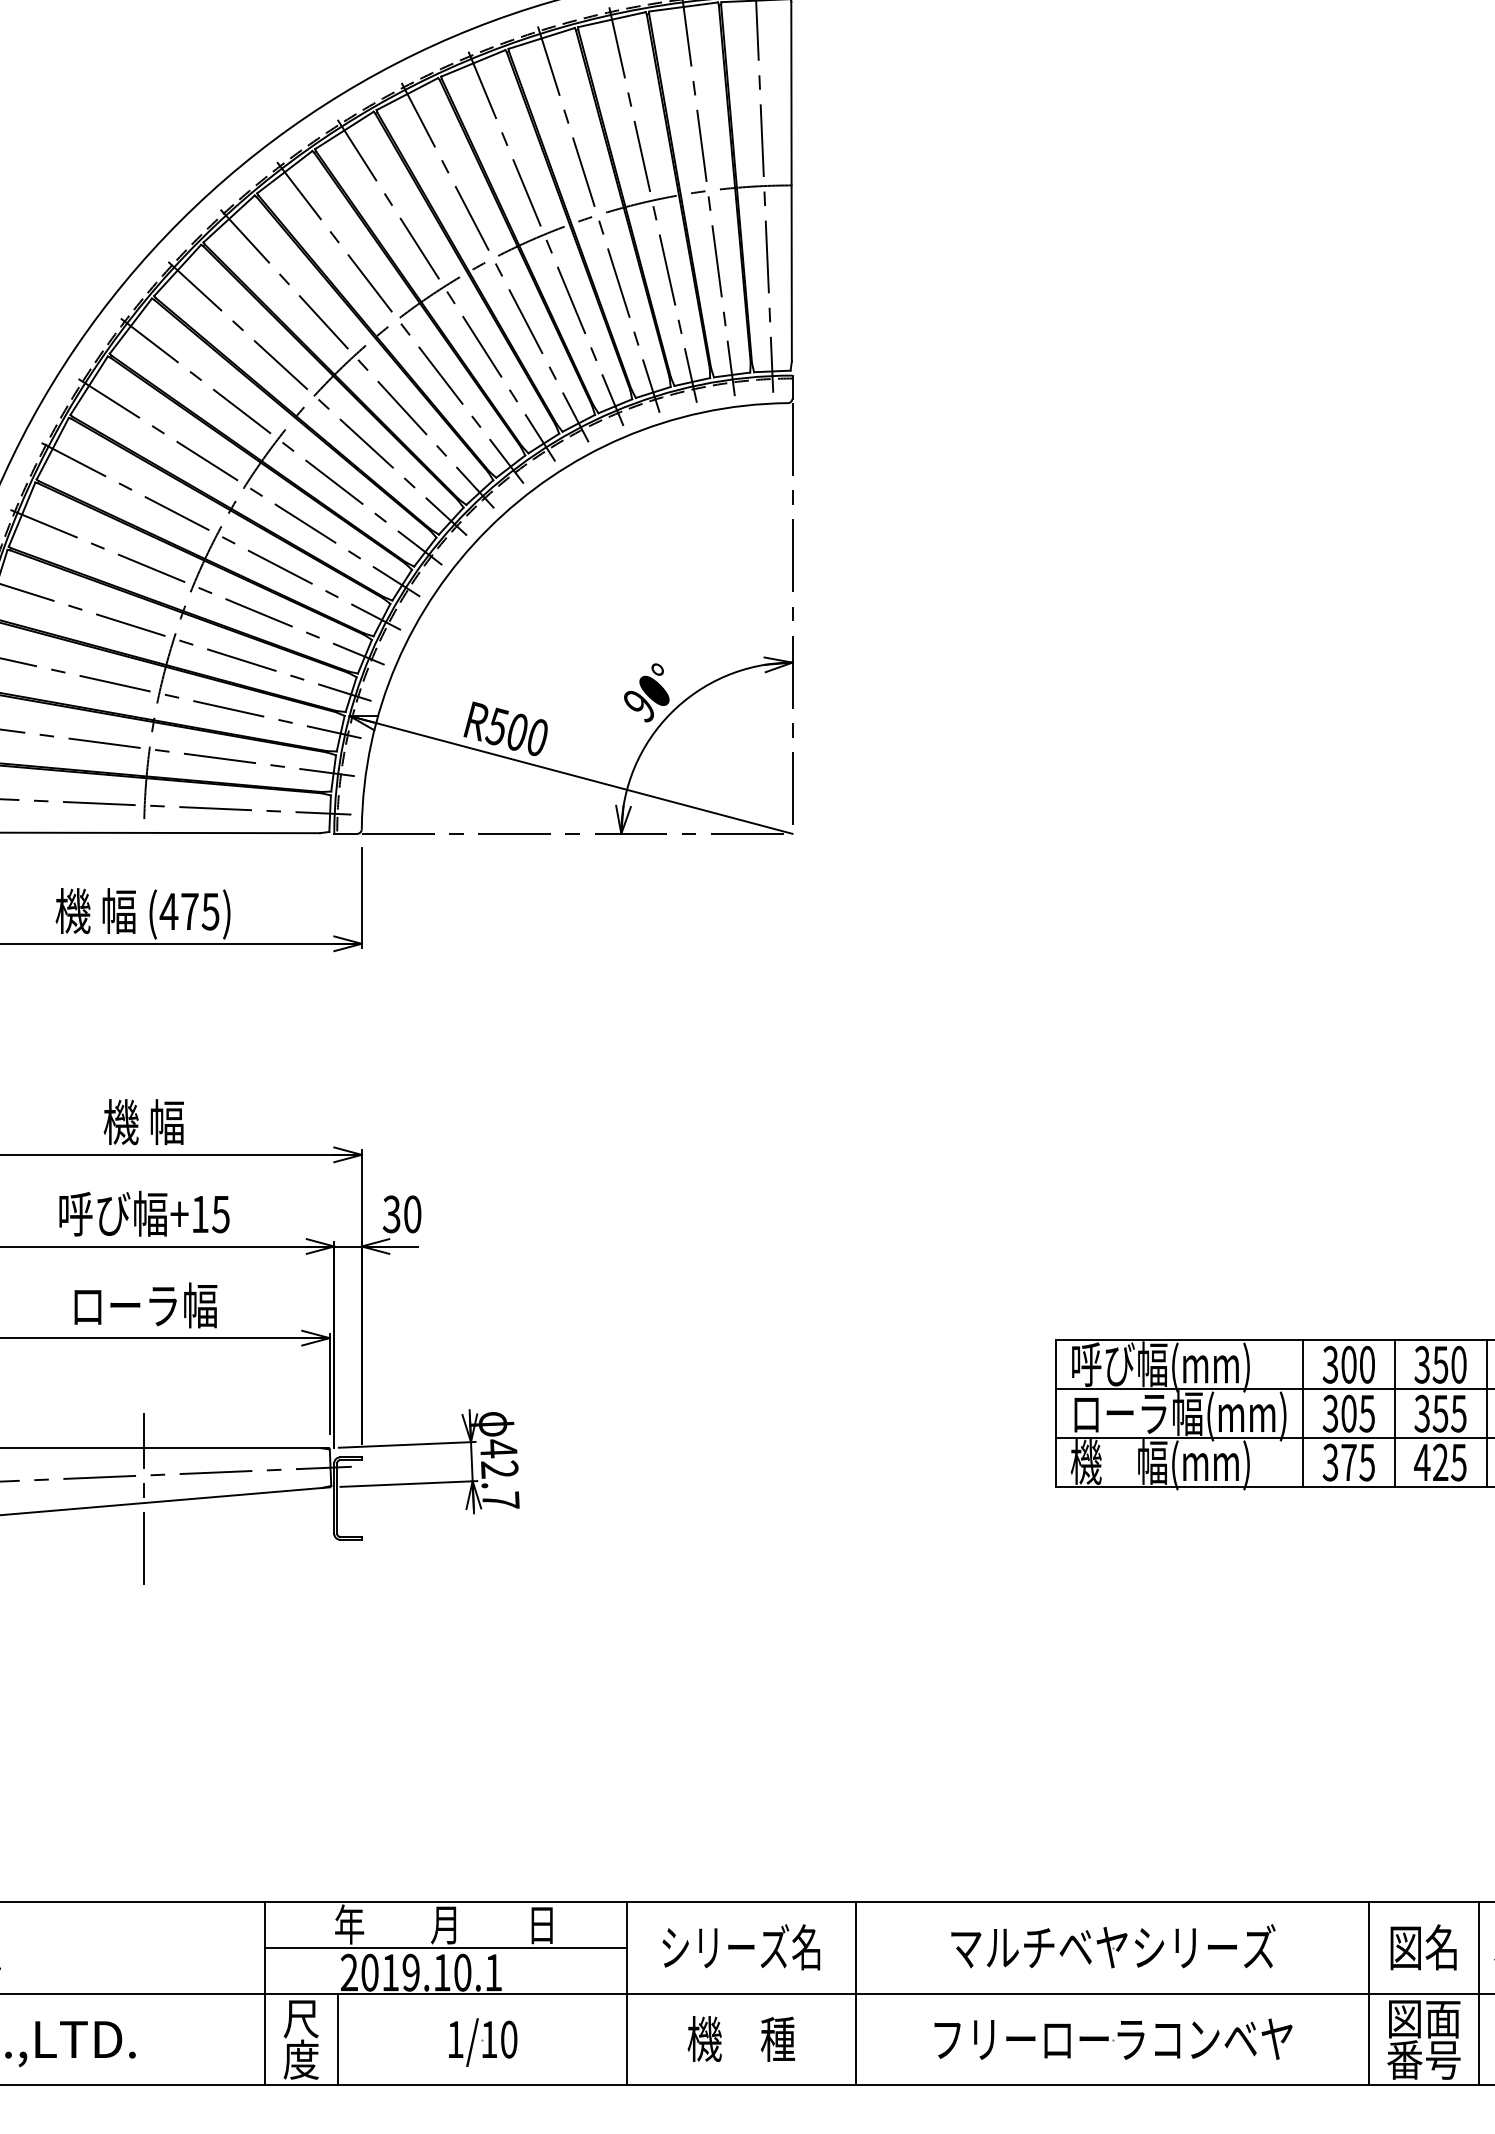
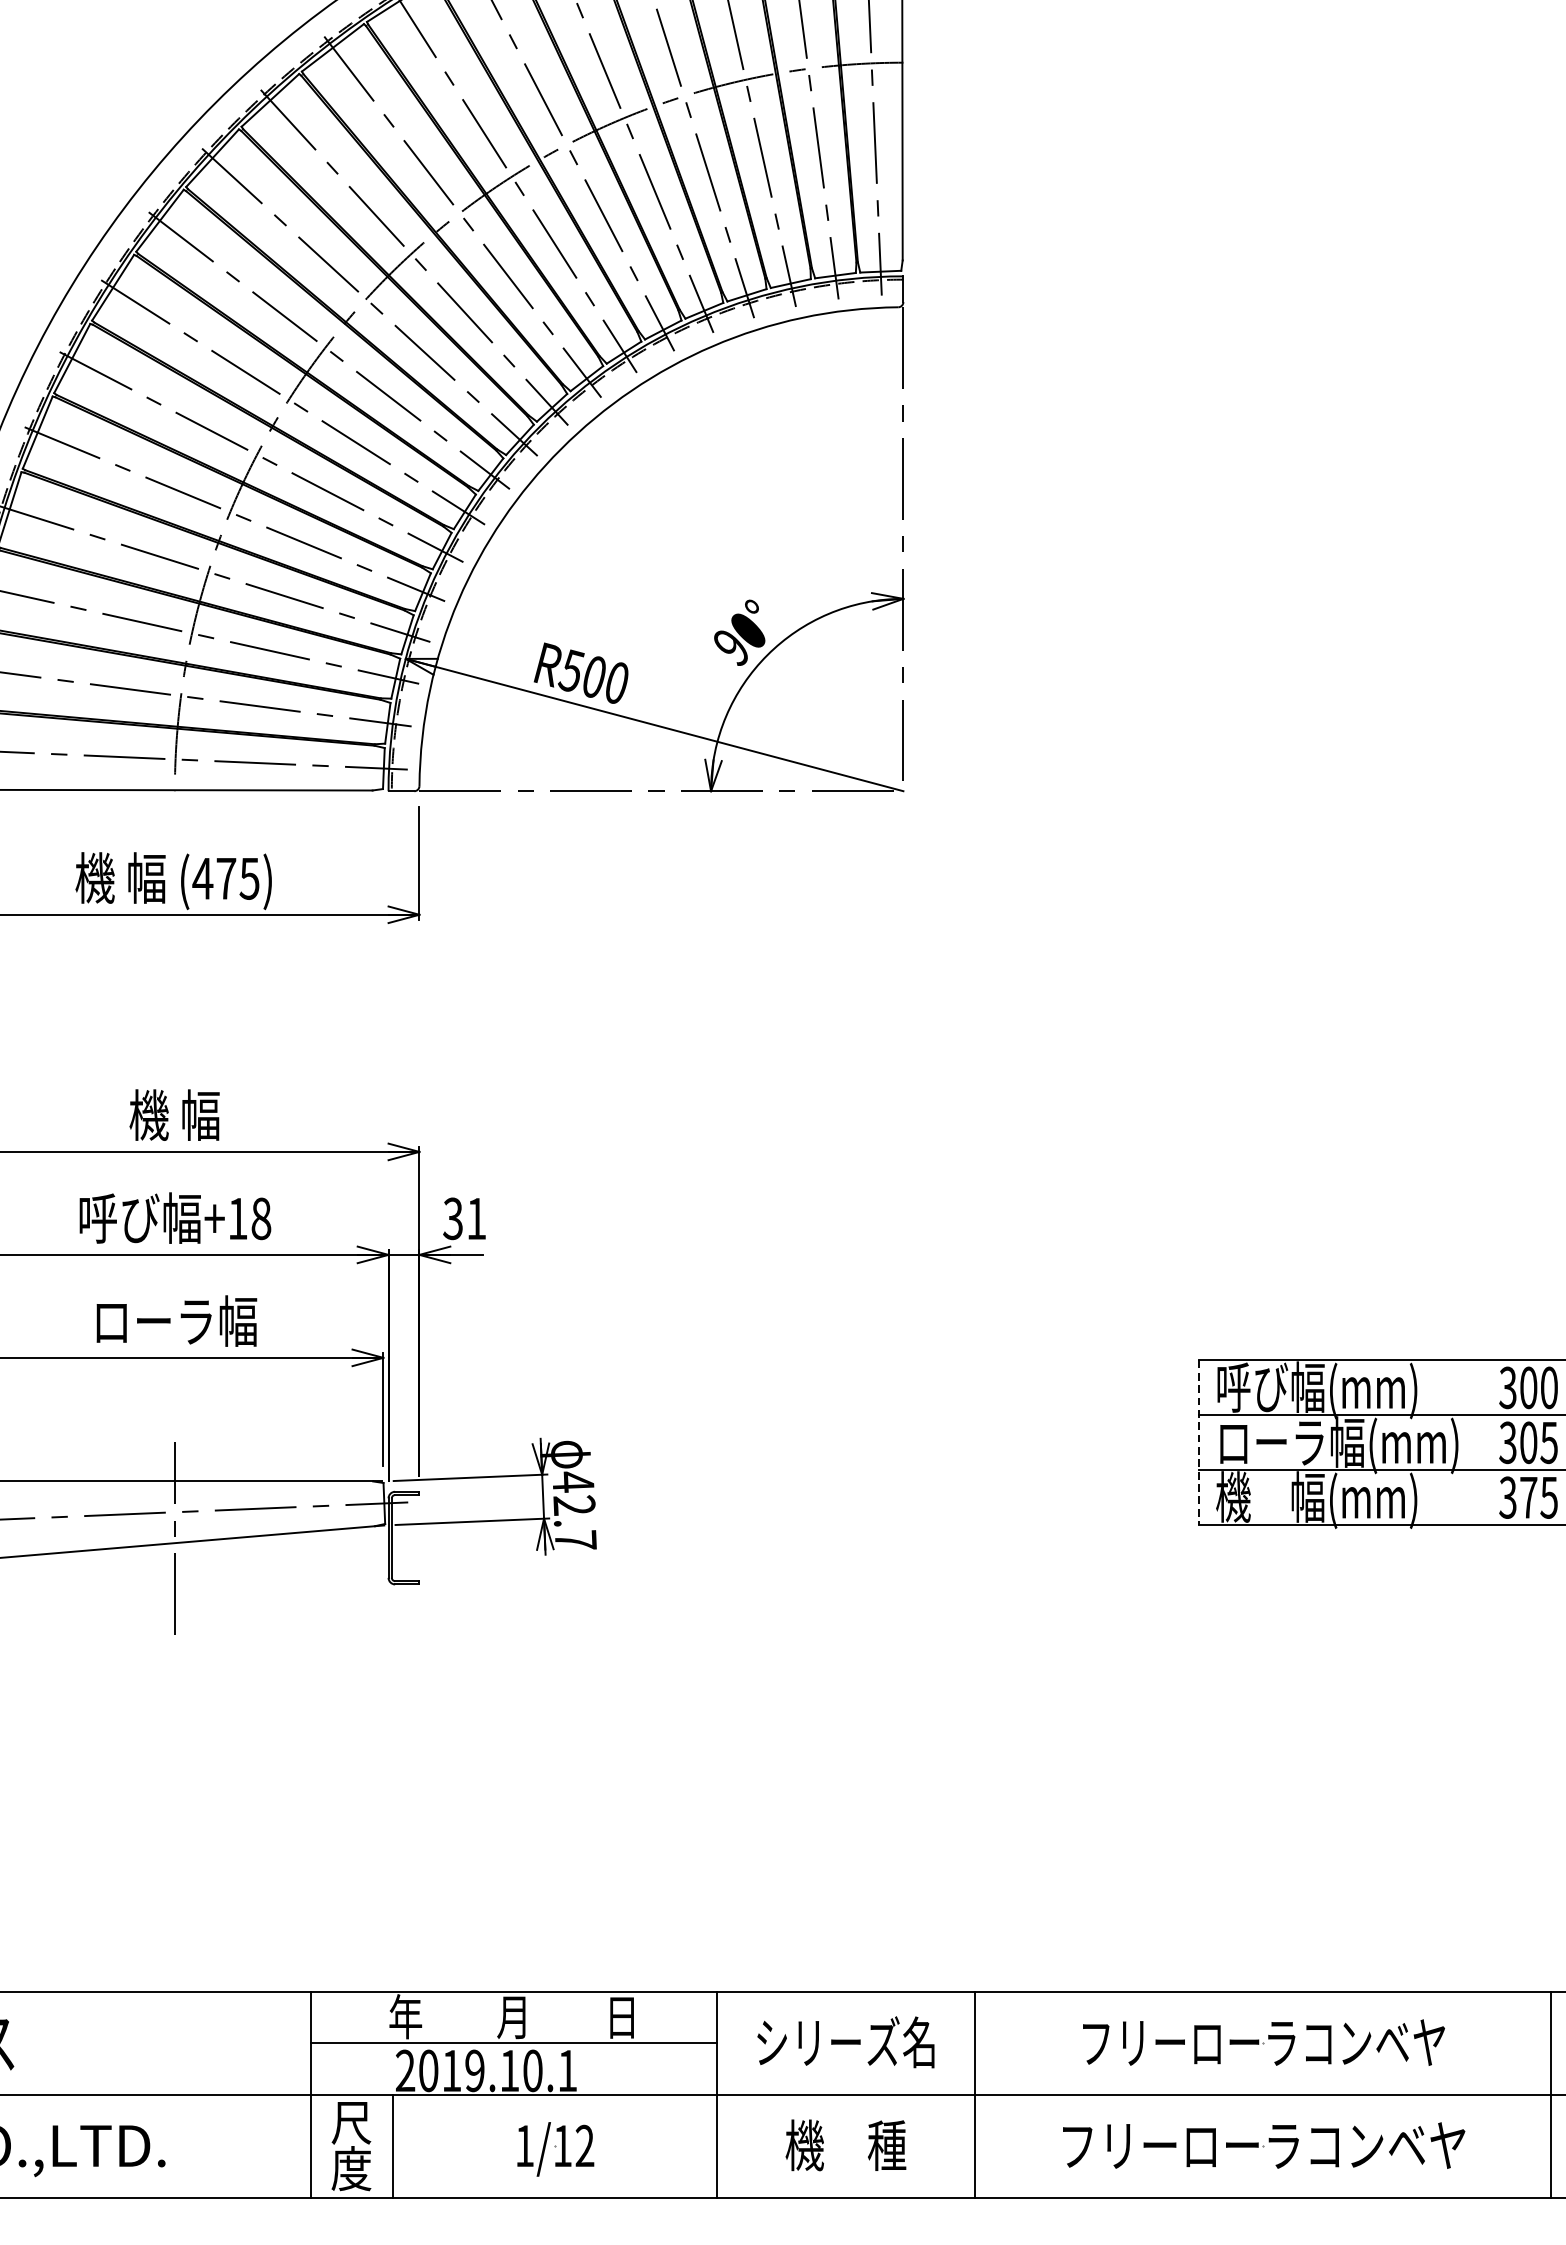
text: (220, 1214) -> (260, 1218), +15 -> +18
text: (412, 1214) -> (476, 1218), 30 -> 31
line: (1303, 1413) -> (1477, 1442), removed
line: (1055, 1414) -> (1198, 1443), solid -> dashed
text: (1113, 1946) -> (1264, 2041), マルチベヤシリーズ -> フリーローラコンベヤ
text: (509, 2039) -> (585, 2145), 1/10 -> 1/12

